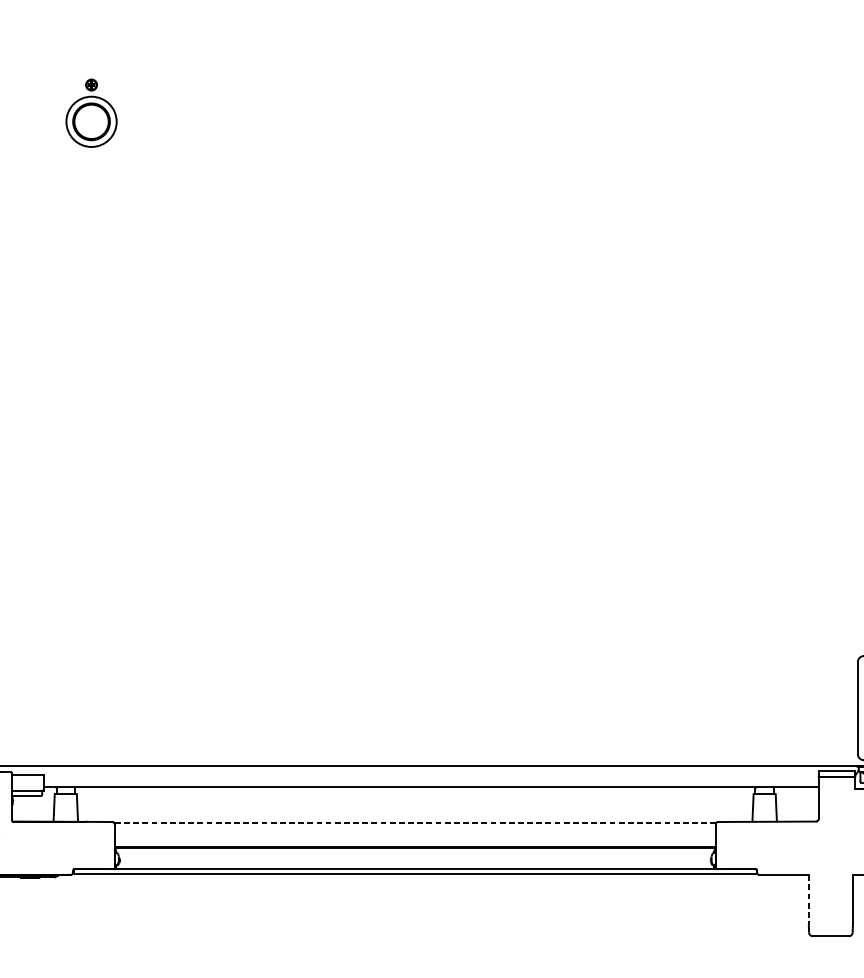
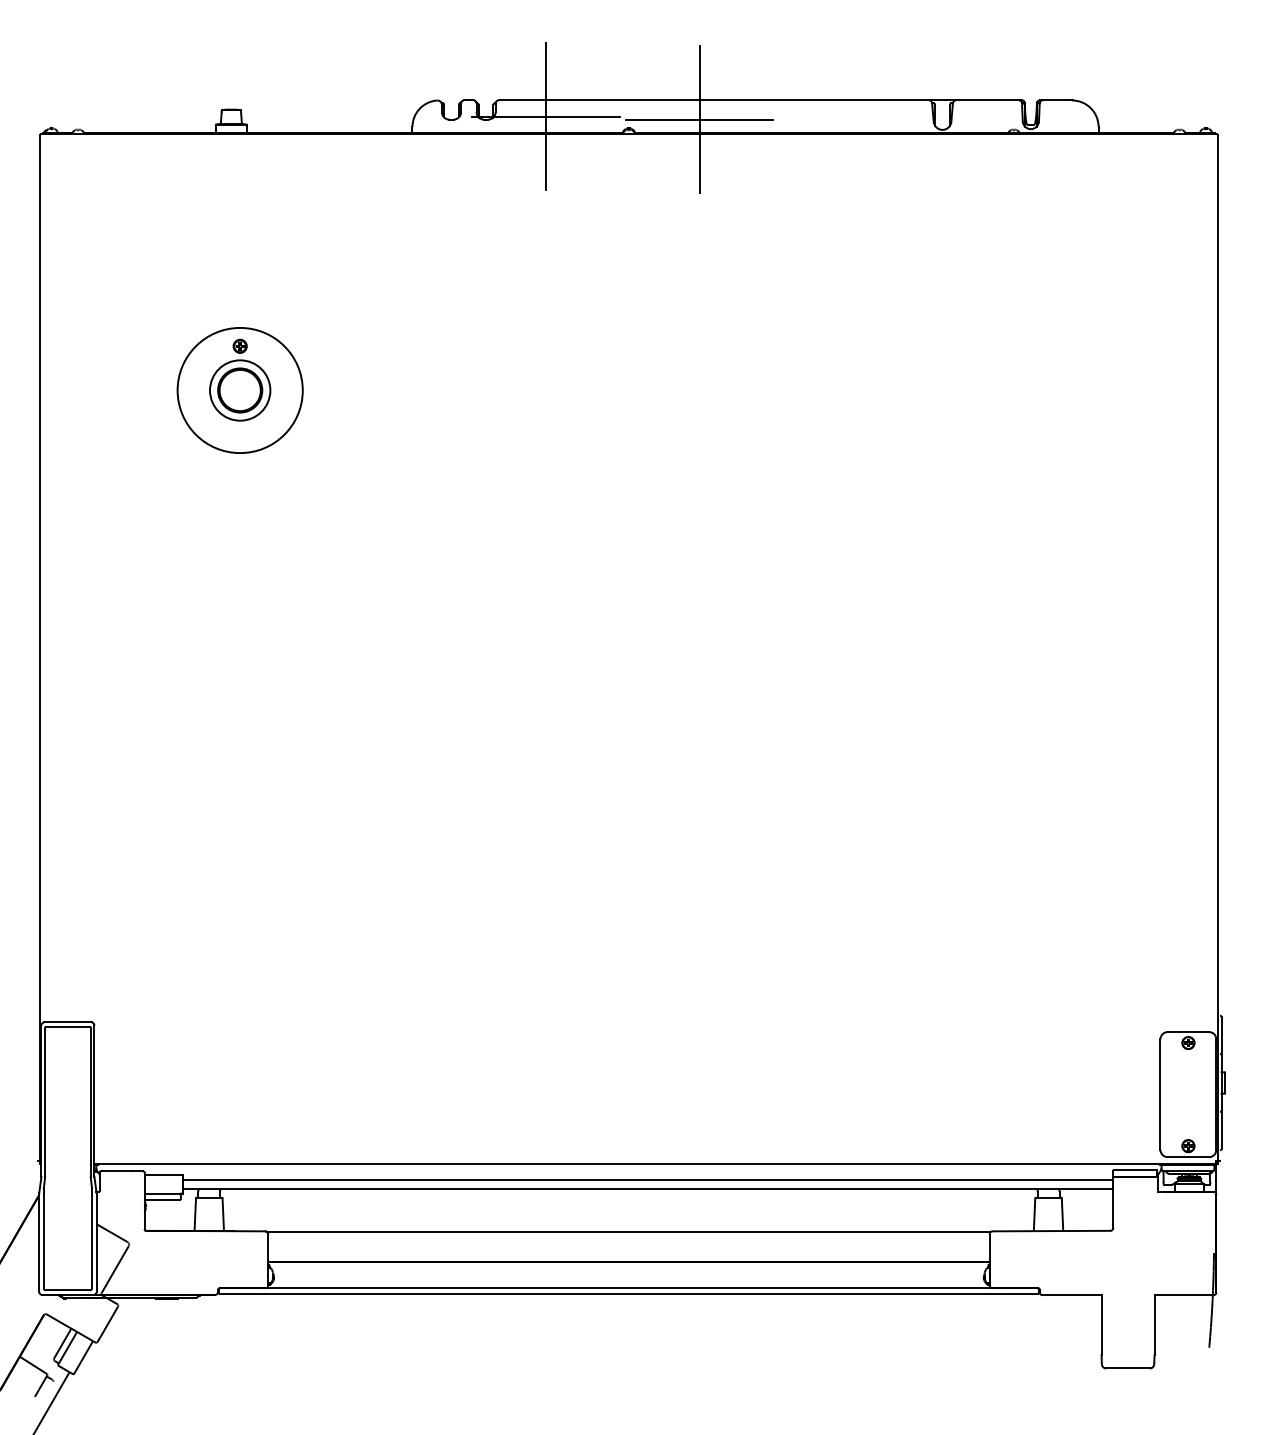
circle: (90, 121) -> (239, 390), added
line: (431, 779) -> (648, 1180), added
line: (414, 822) -> (628, 1232), dashed -> solid
line: (808, 900) -> (1101, 1325), dashed -> solid

